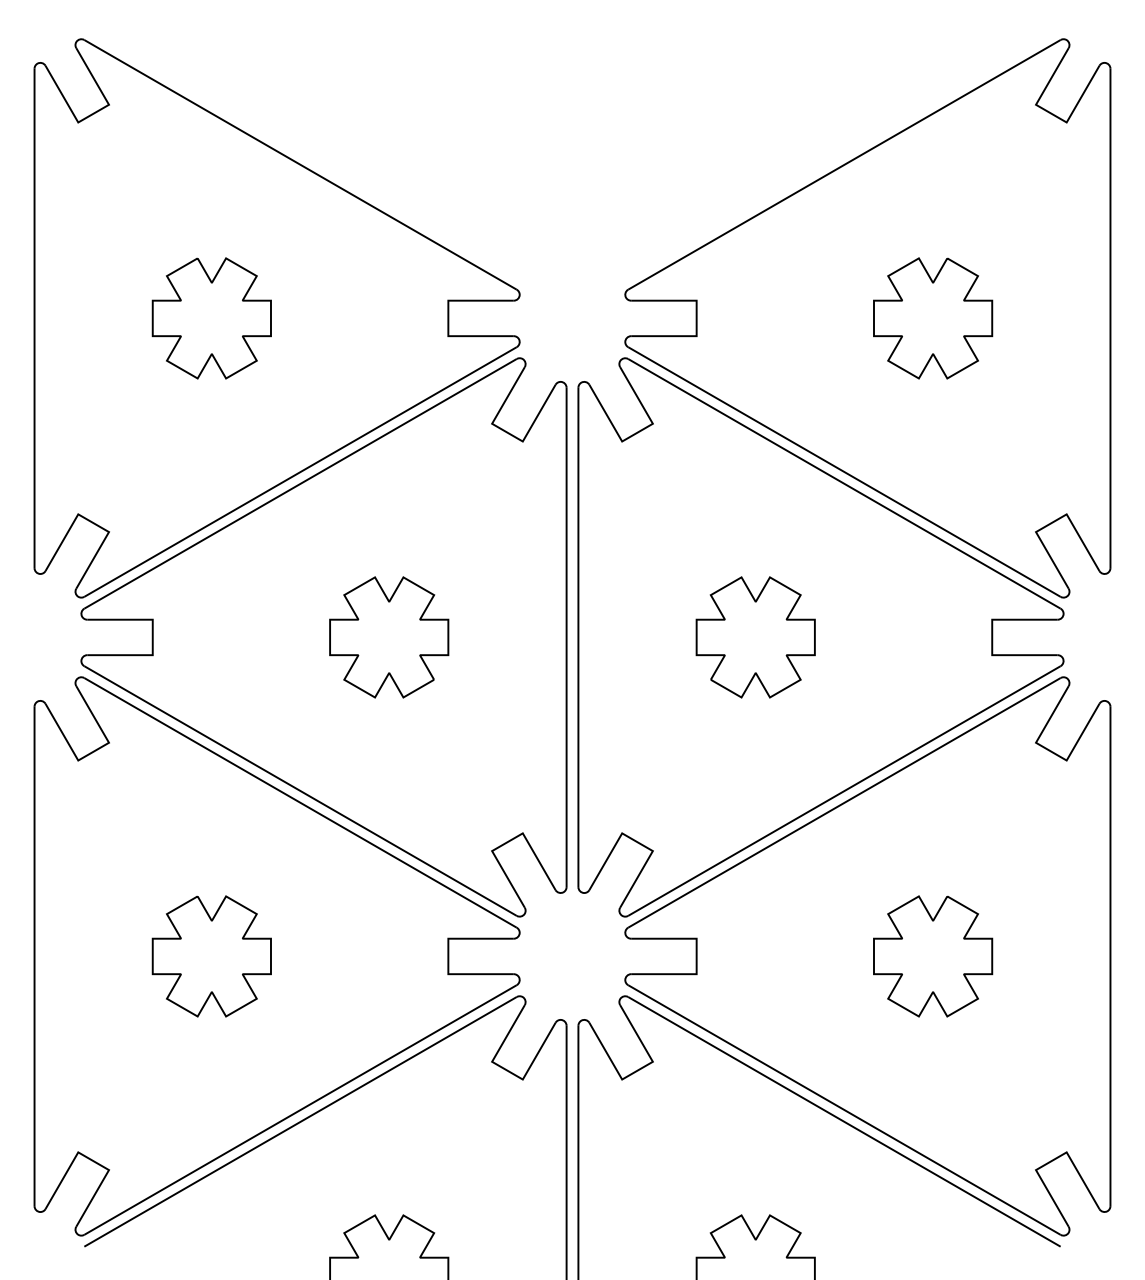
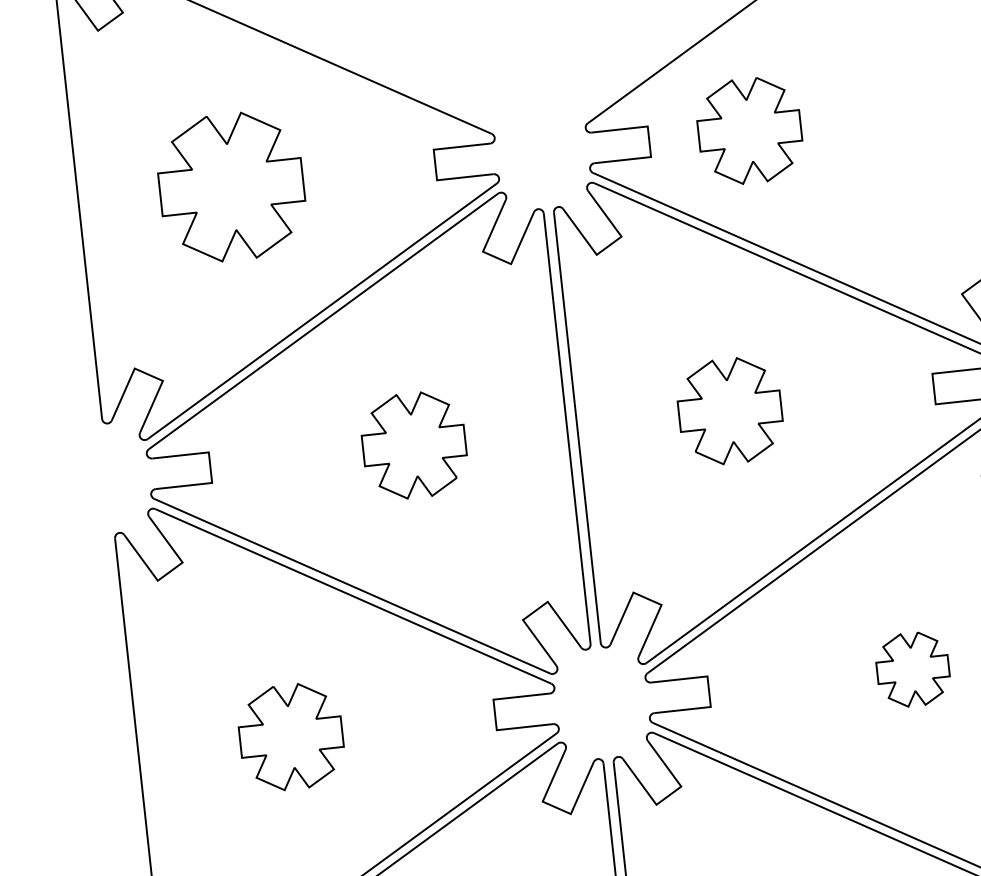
part: (211, 318) -> (231, 187), size x1.4
part: (933, 318) -> (750, 130), moved
part: (933, 956) -> (913, 669), size x0.7

